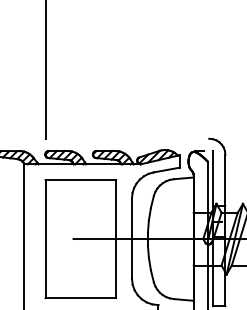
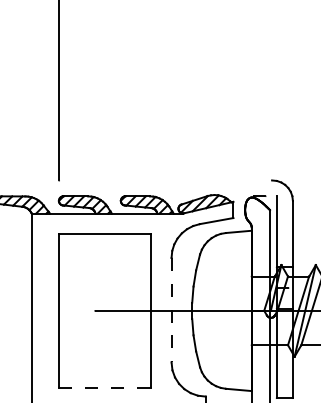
line: (131, 239) -> (170, 311), solid -> dashed
line: (81, 298) -> (105, 388), solid -> dashed

